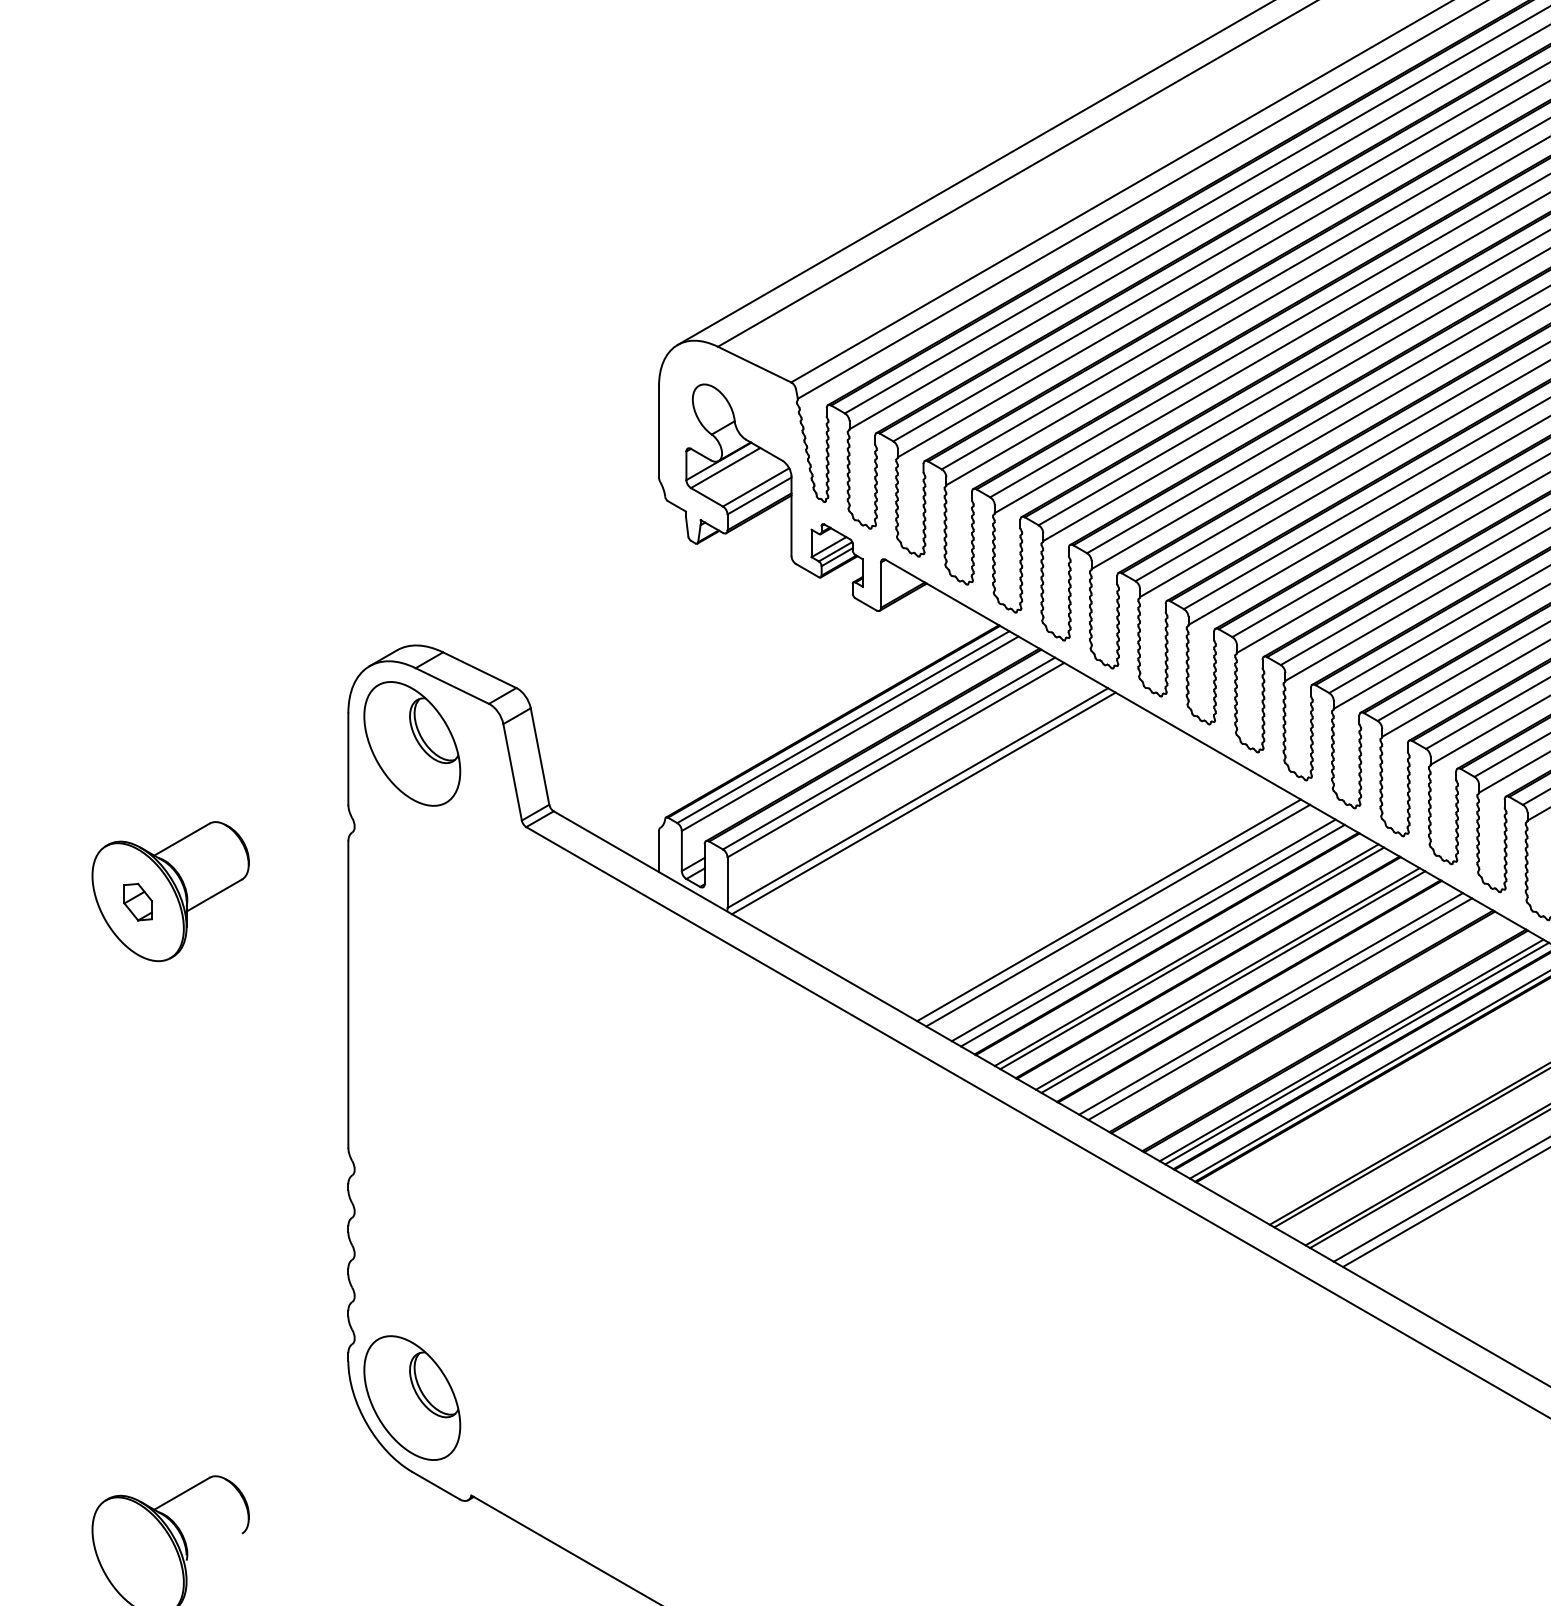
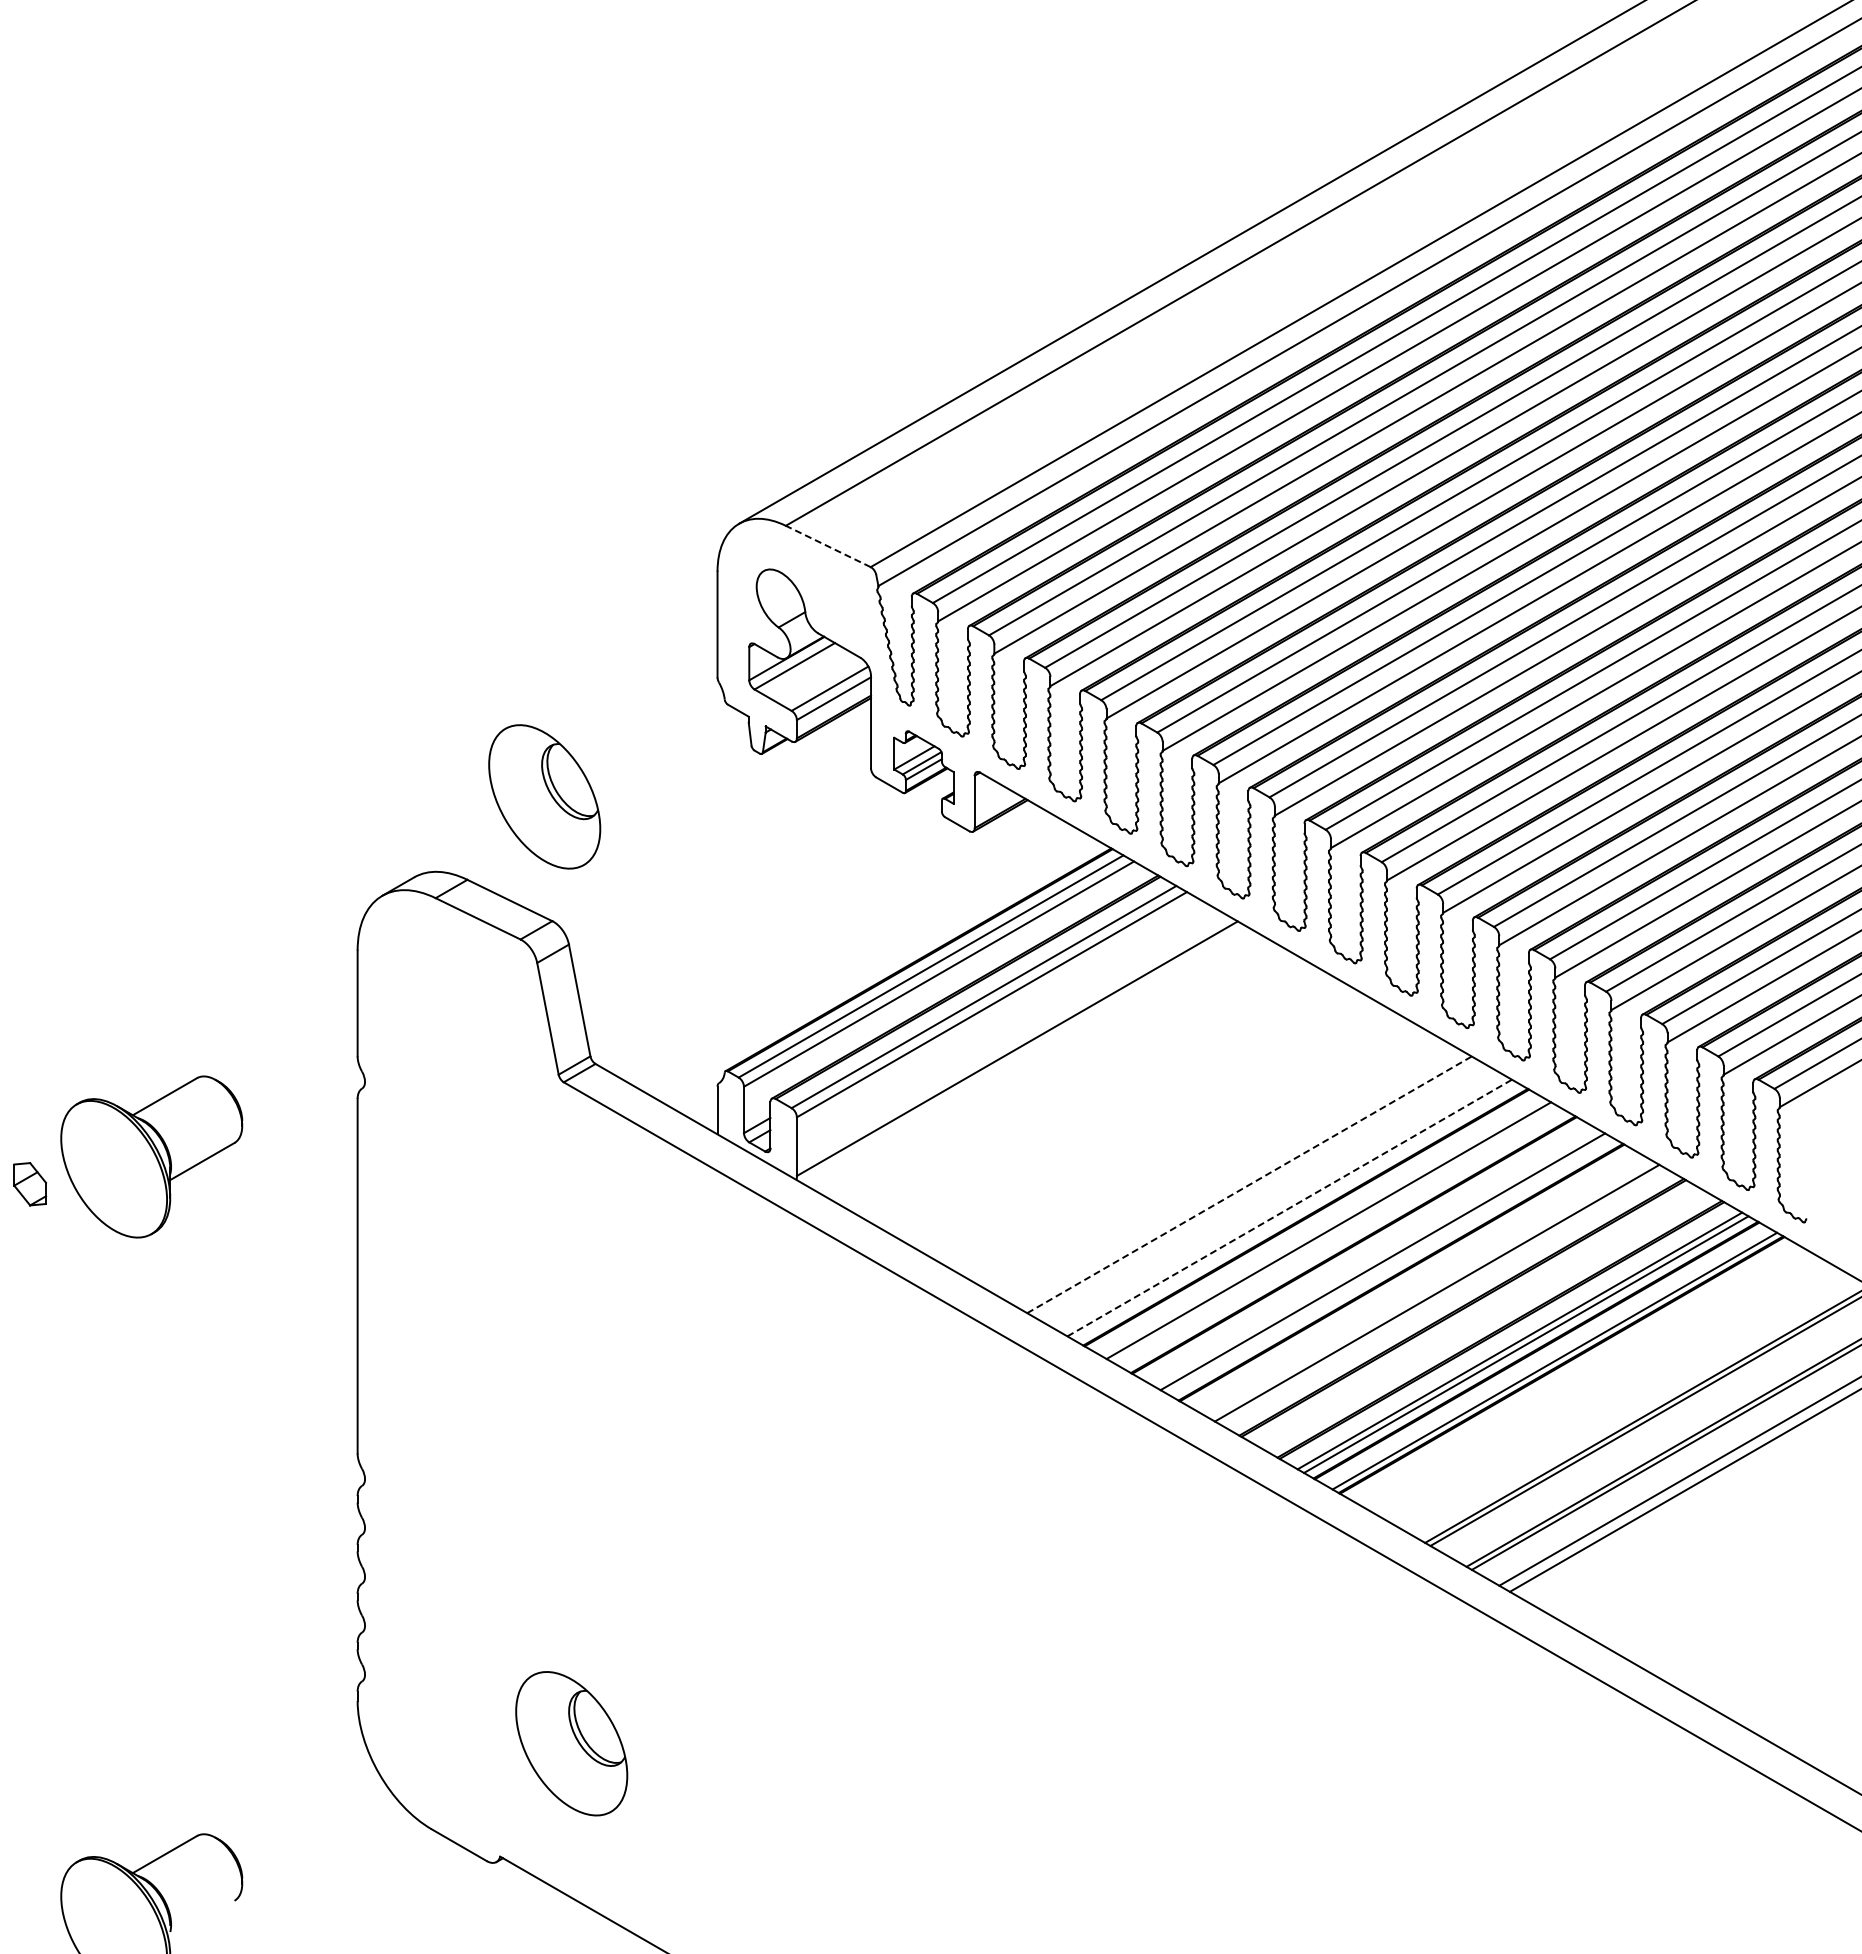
line: (753, 364) -> (827, 546), solid -> dashed
part: (412, 743) -> (544, 796), moved
line: (923, 803) -> (1024, 1054), removed
part: (138, 902) -> (30, 1184), moved
line: (1108, 910) -> (1238, 1178), removed
line: (1118, 915) -> (1249, 1184), solid -> dashed
line: (1143, 930) -> (1278, 1201), removed
line: (1152, 936) -> (1289, 1208), solid -> dashed
line: (1191, 958) -> (1334, 1234), removed
line: (1227, 978) -> (1376, 1257), removed
line: (1270, 1003) -> (1426, 1286), removed
part: (412, 1397) -> (571, 1743), moved

